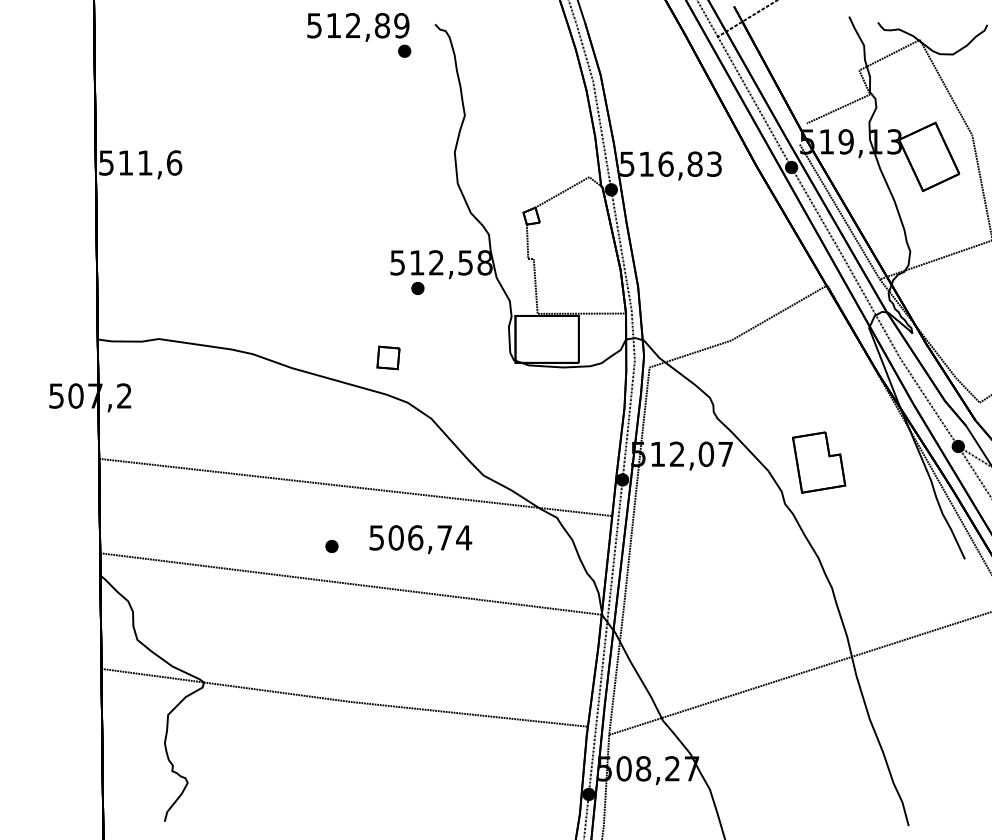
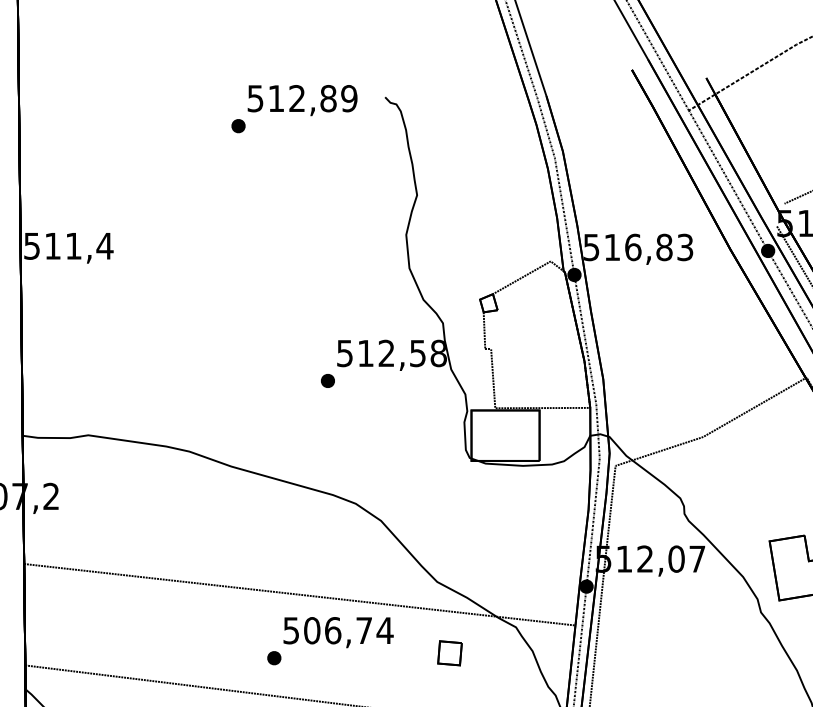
part: (404, 50) -> (238, 125), moved
text: (174, 162) -> (105, 245), 511,6 -> 511,4
part: (417, 288) -> (327, 381), moved
part: (388, 357) -> (450, 652), moved
text: (420, 539) -> (338, 632), moved

